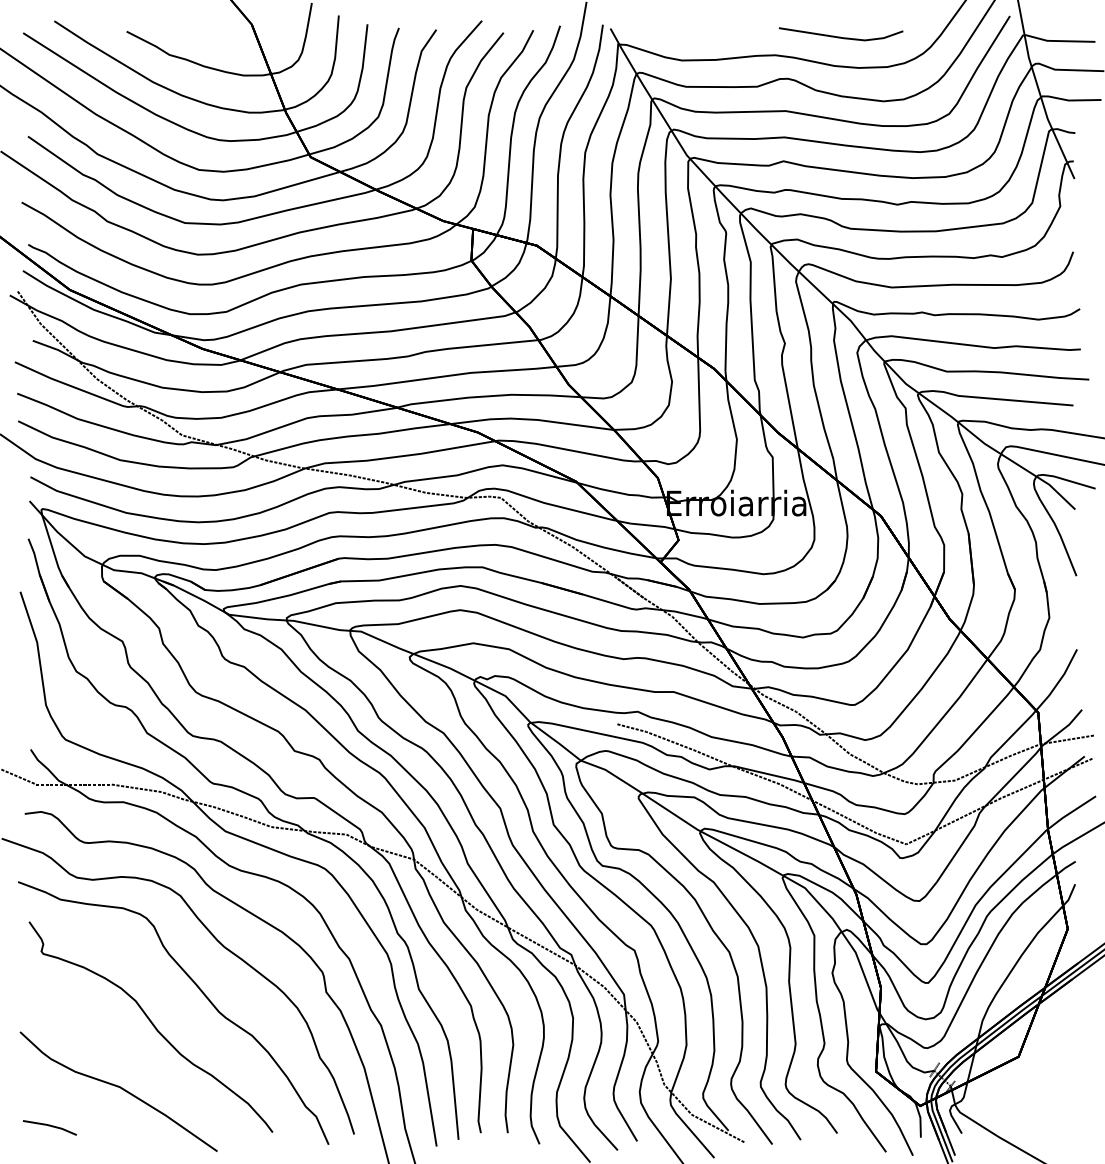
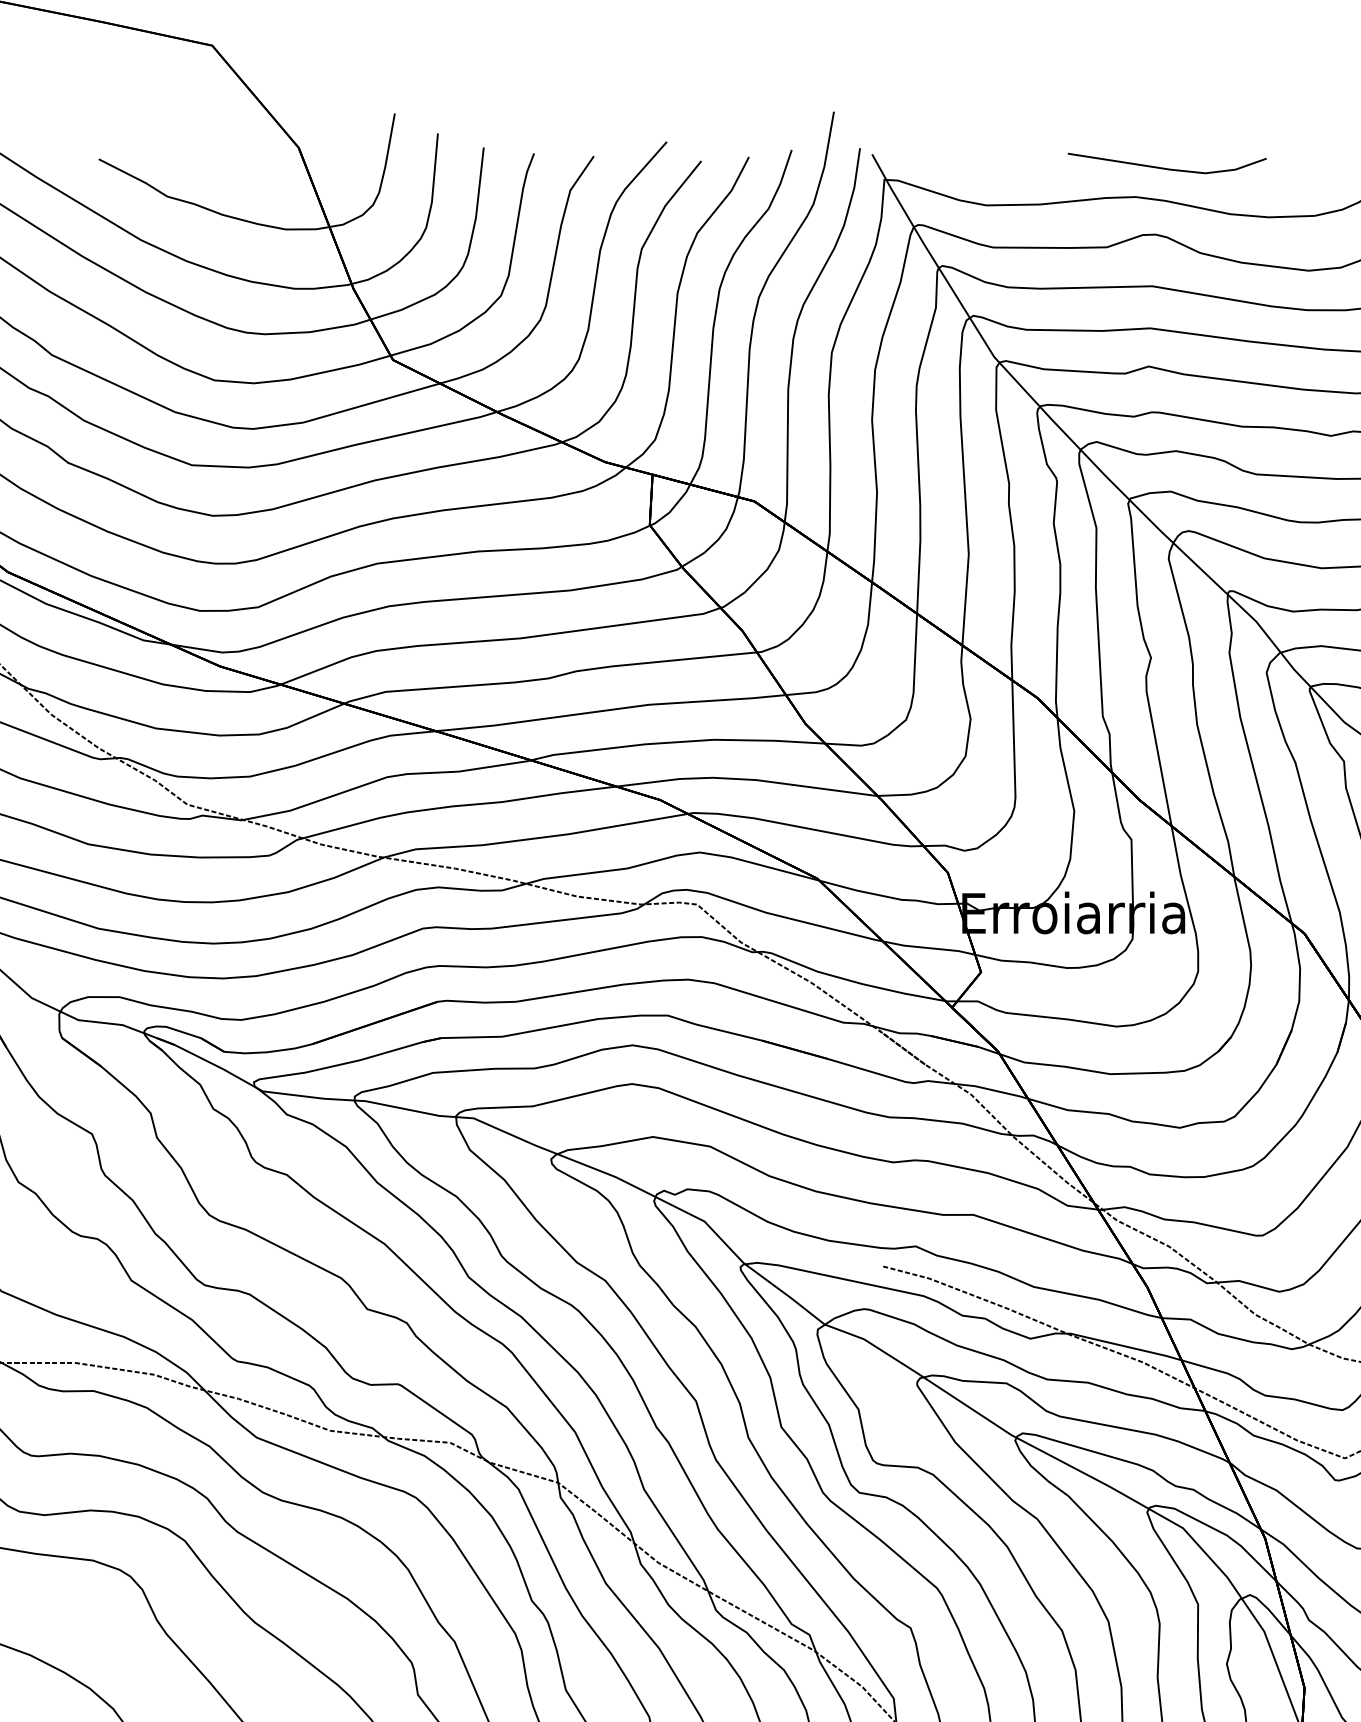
line: (840, 36) -> (1166, 167), moved

